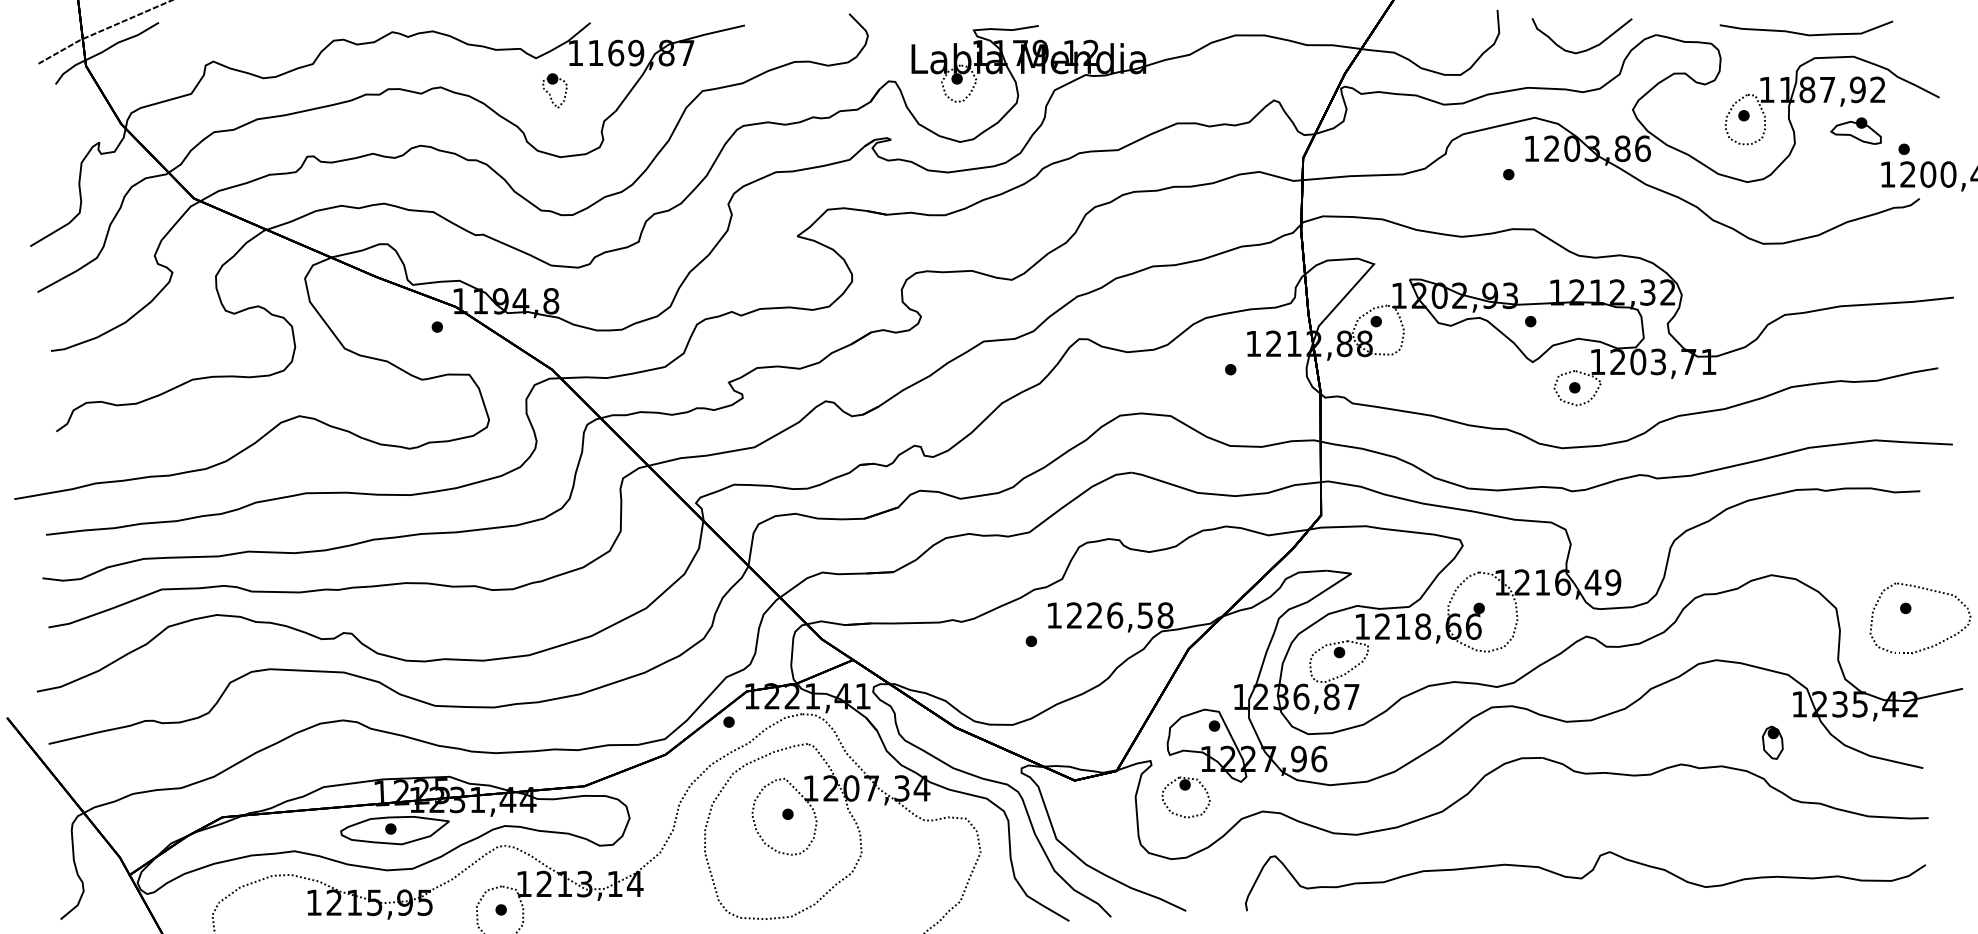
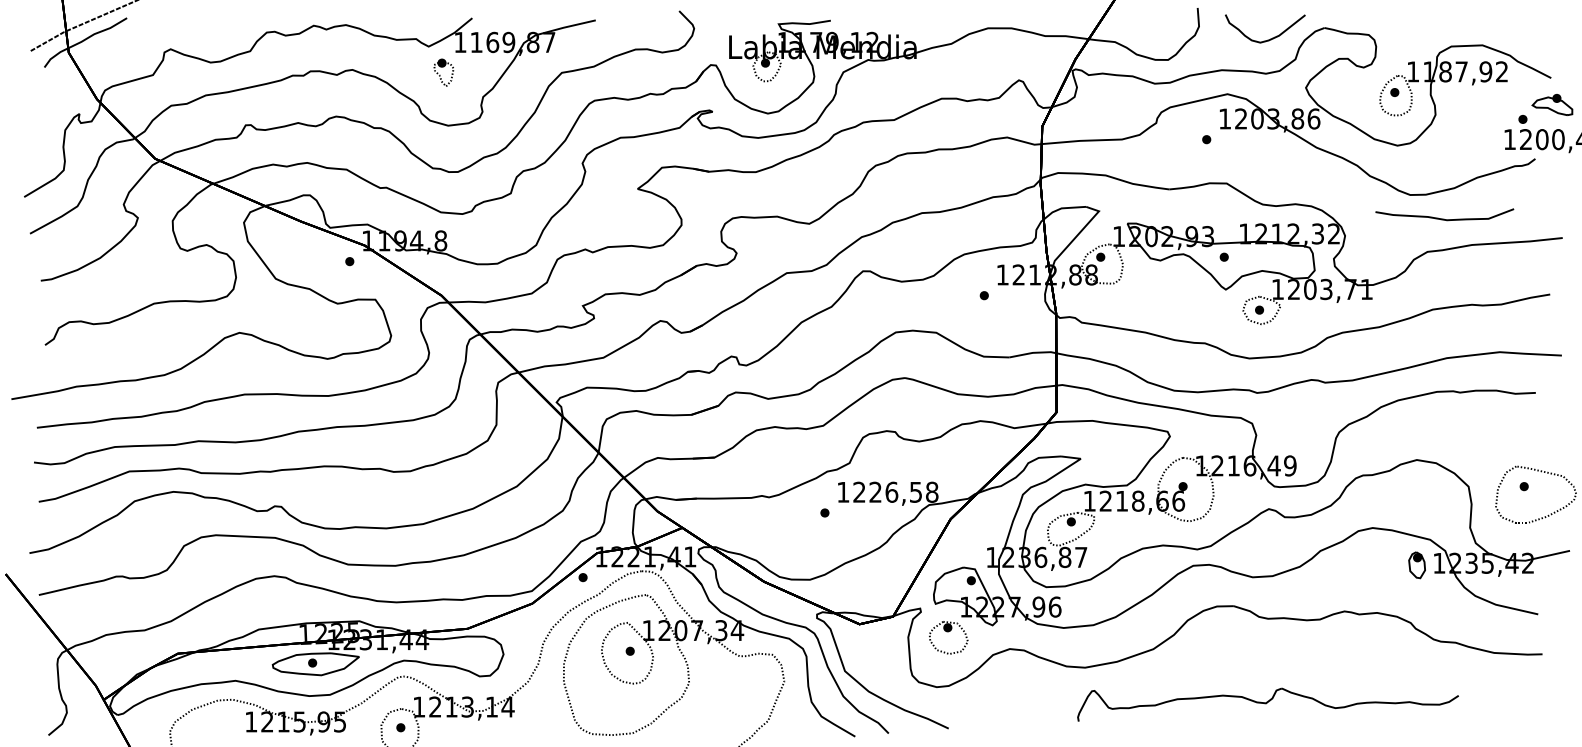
curve: (1805, 33) -> (1444, 218), moved
part: (1855, 130) -> (1552, 104), moved
part: (1772, 742) -> (1416, 565), moved
part: (1585, 881) -> (1268, 705), size x0.7

